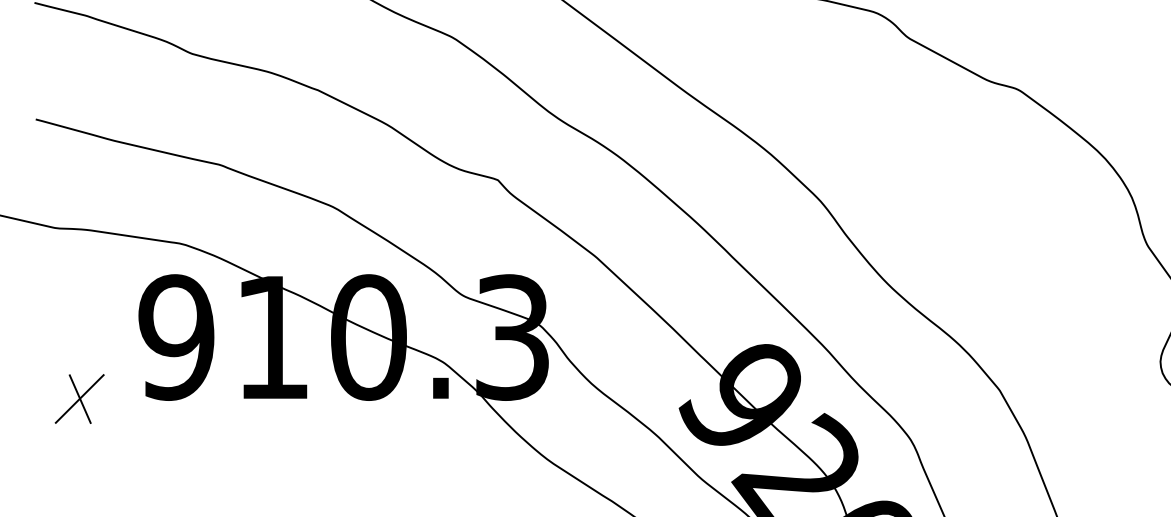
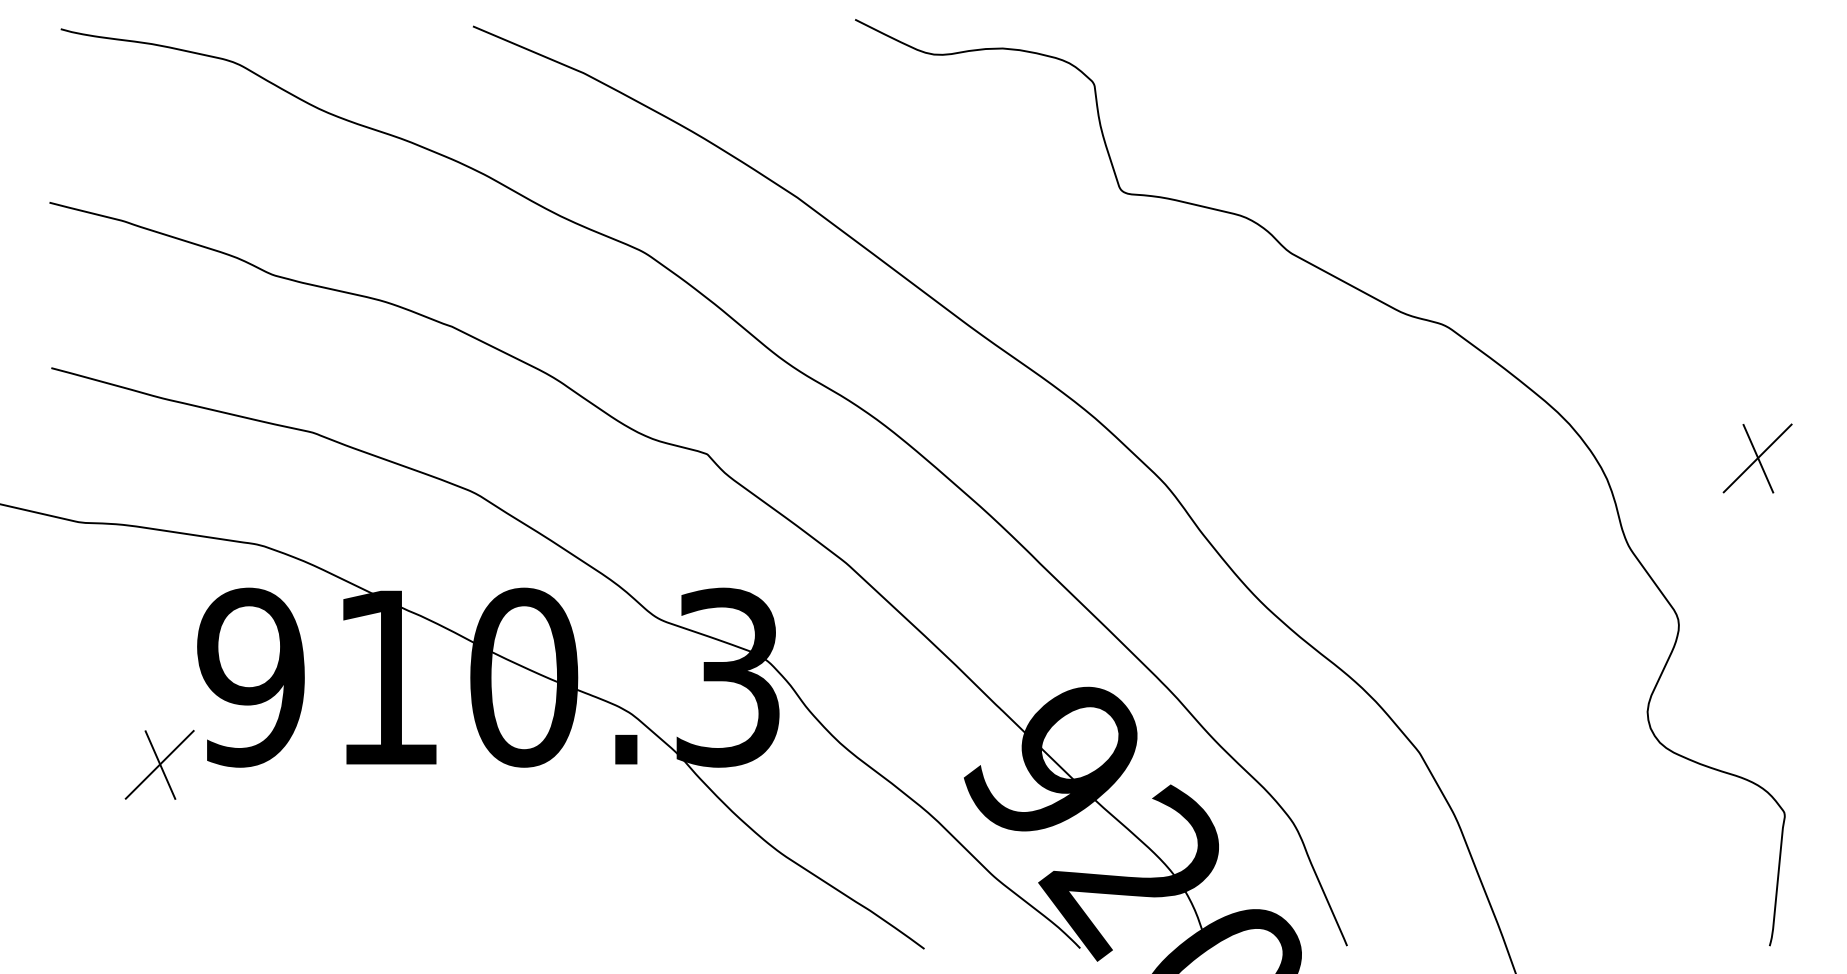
part: (79, 398) -> (159, 764), moved

